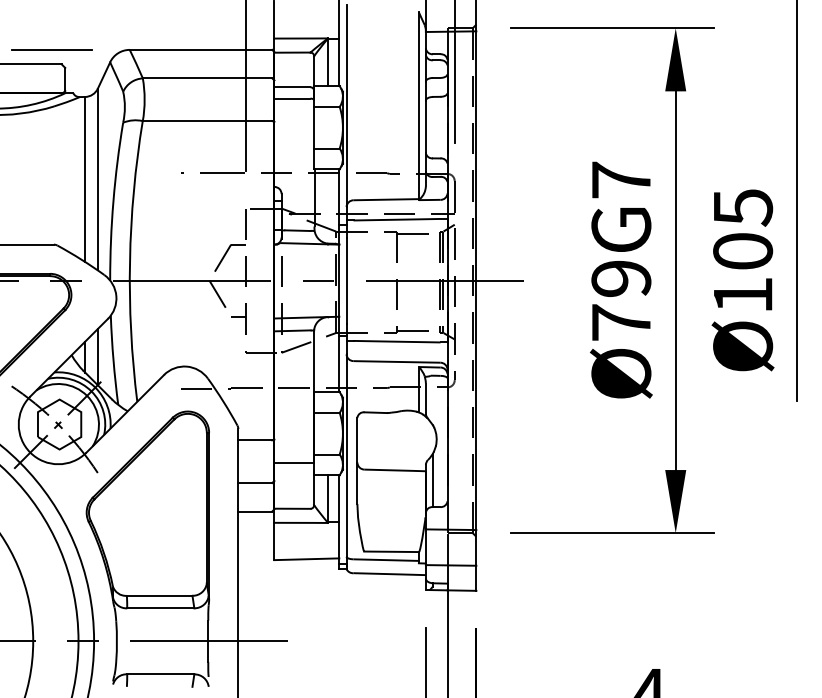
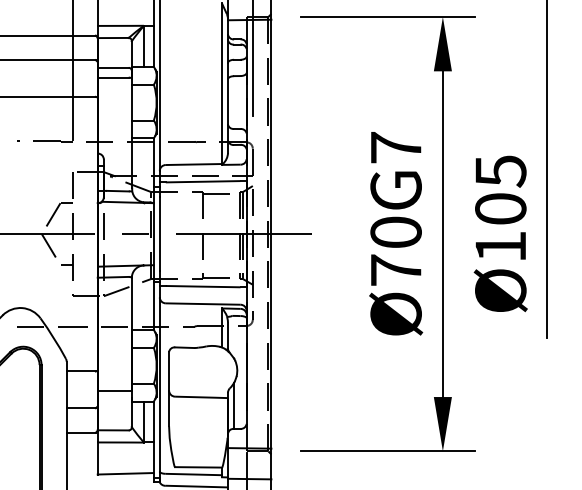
text: (621, 278) -> (396, 232), Ø79G7 -> Ø70G7

